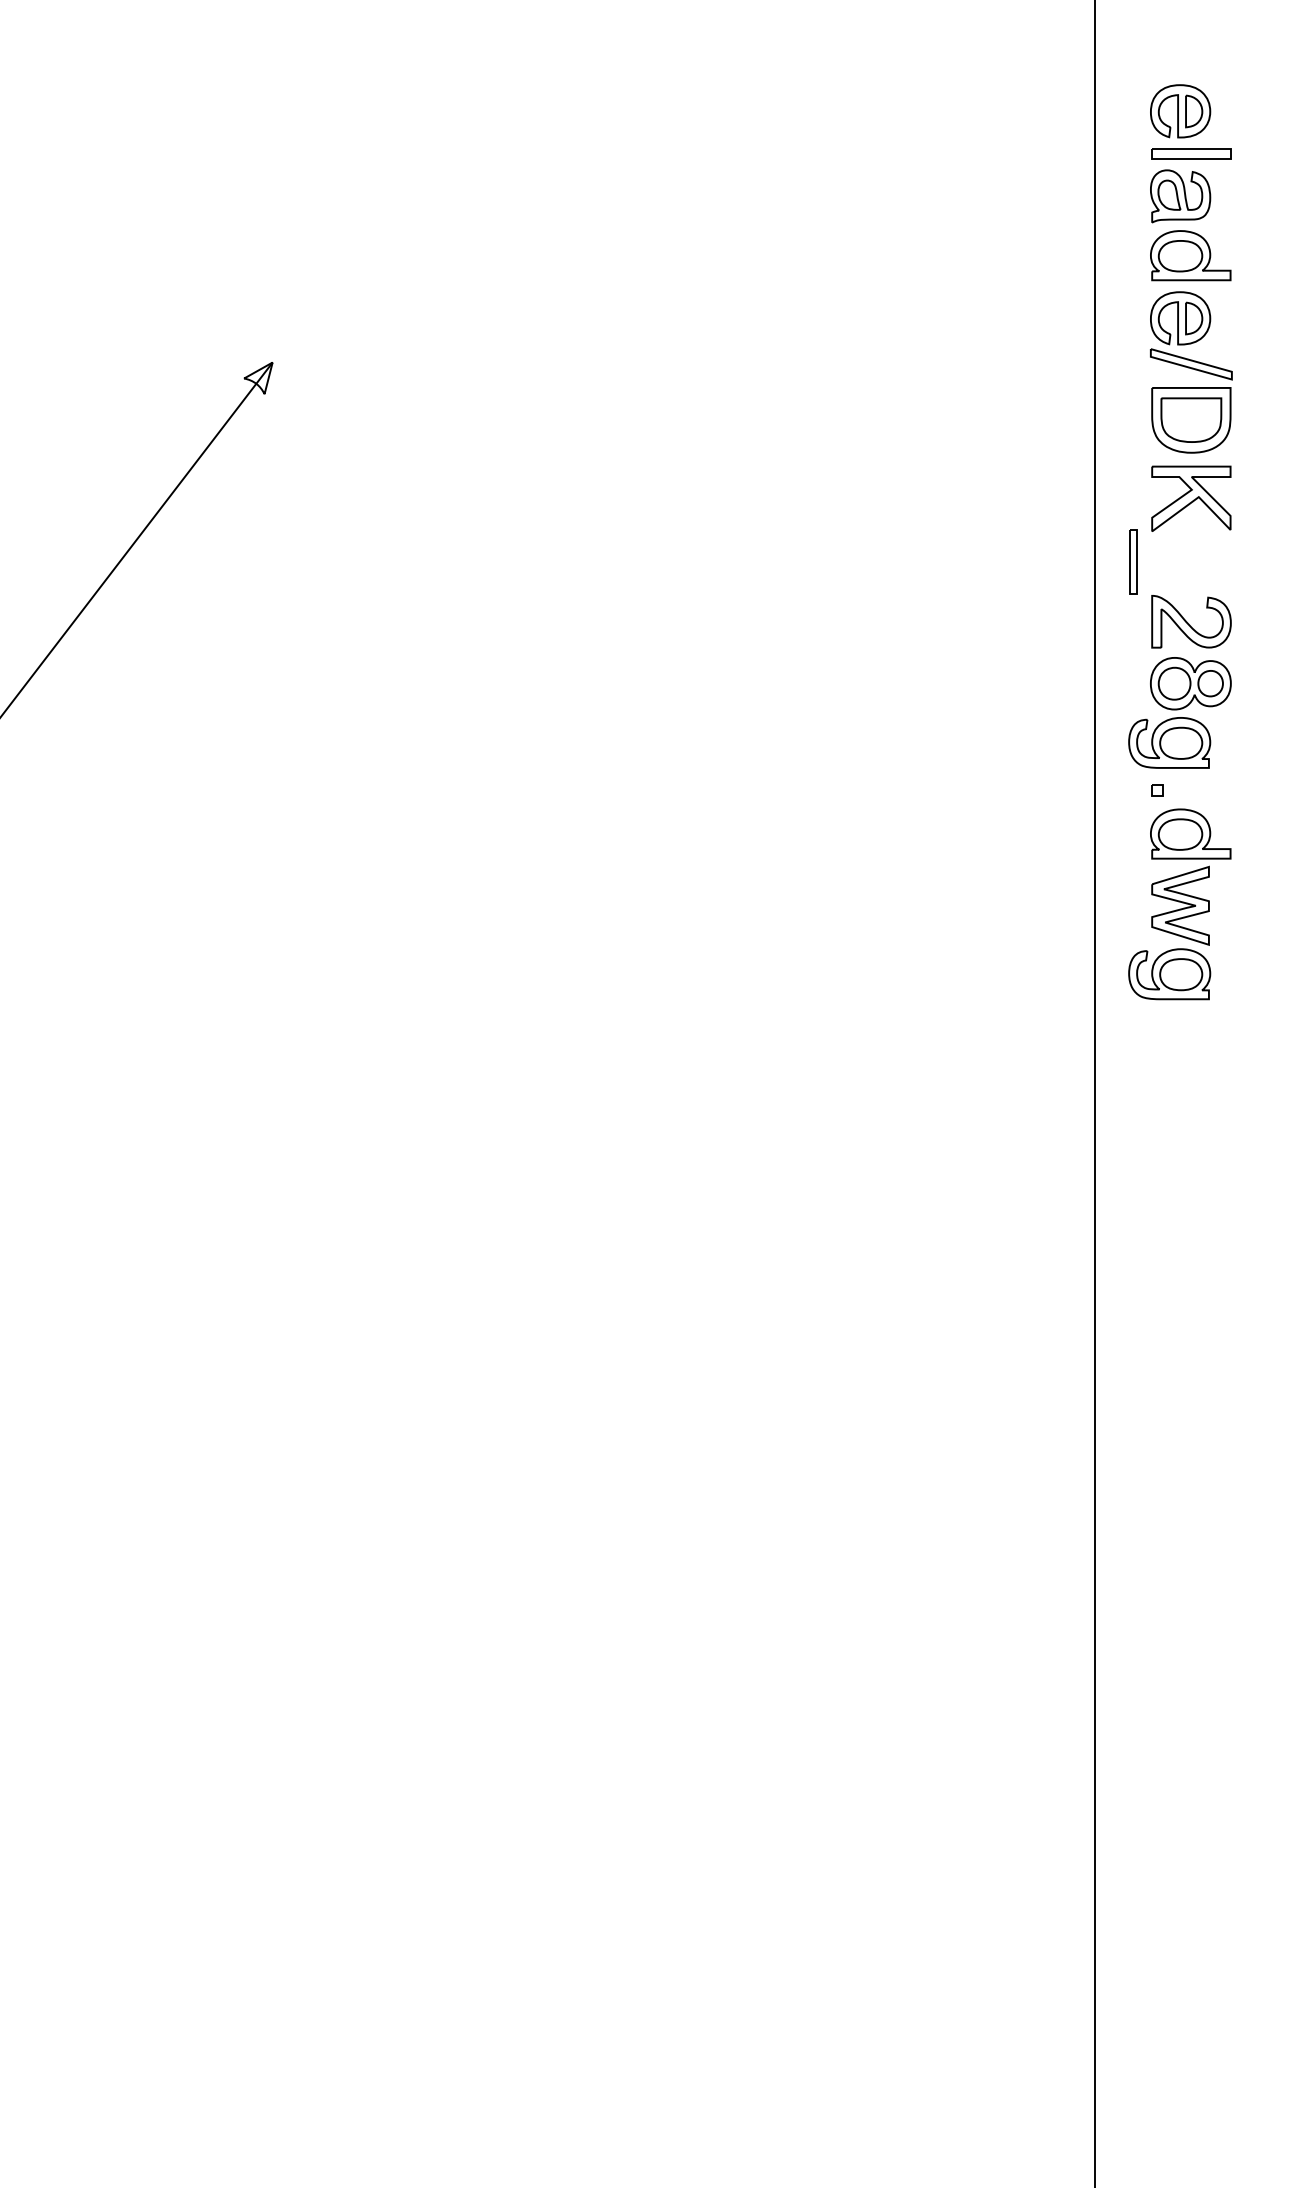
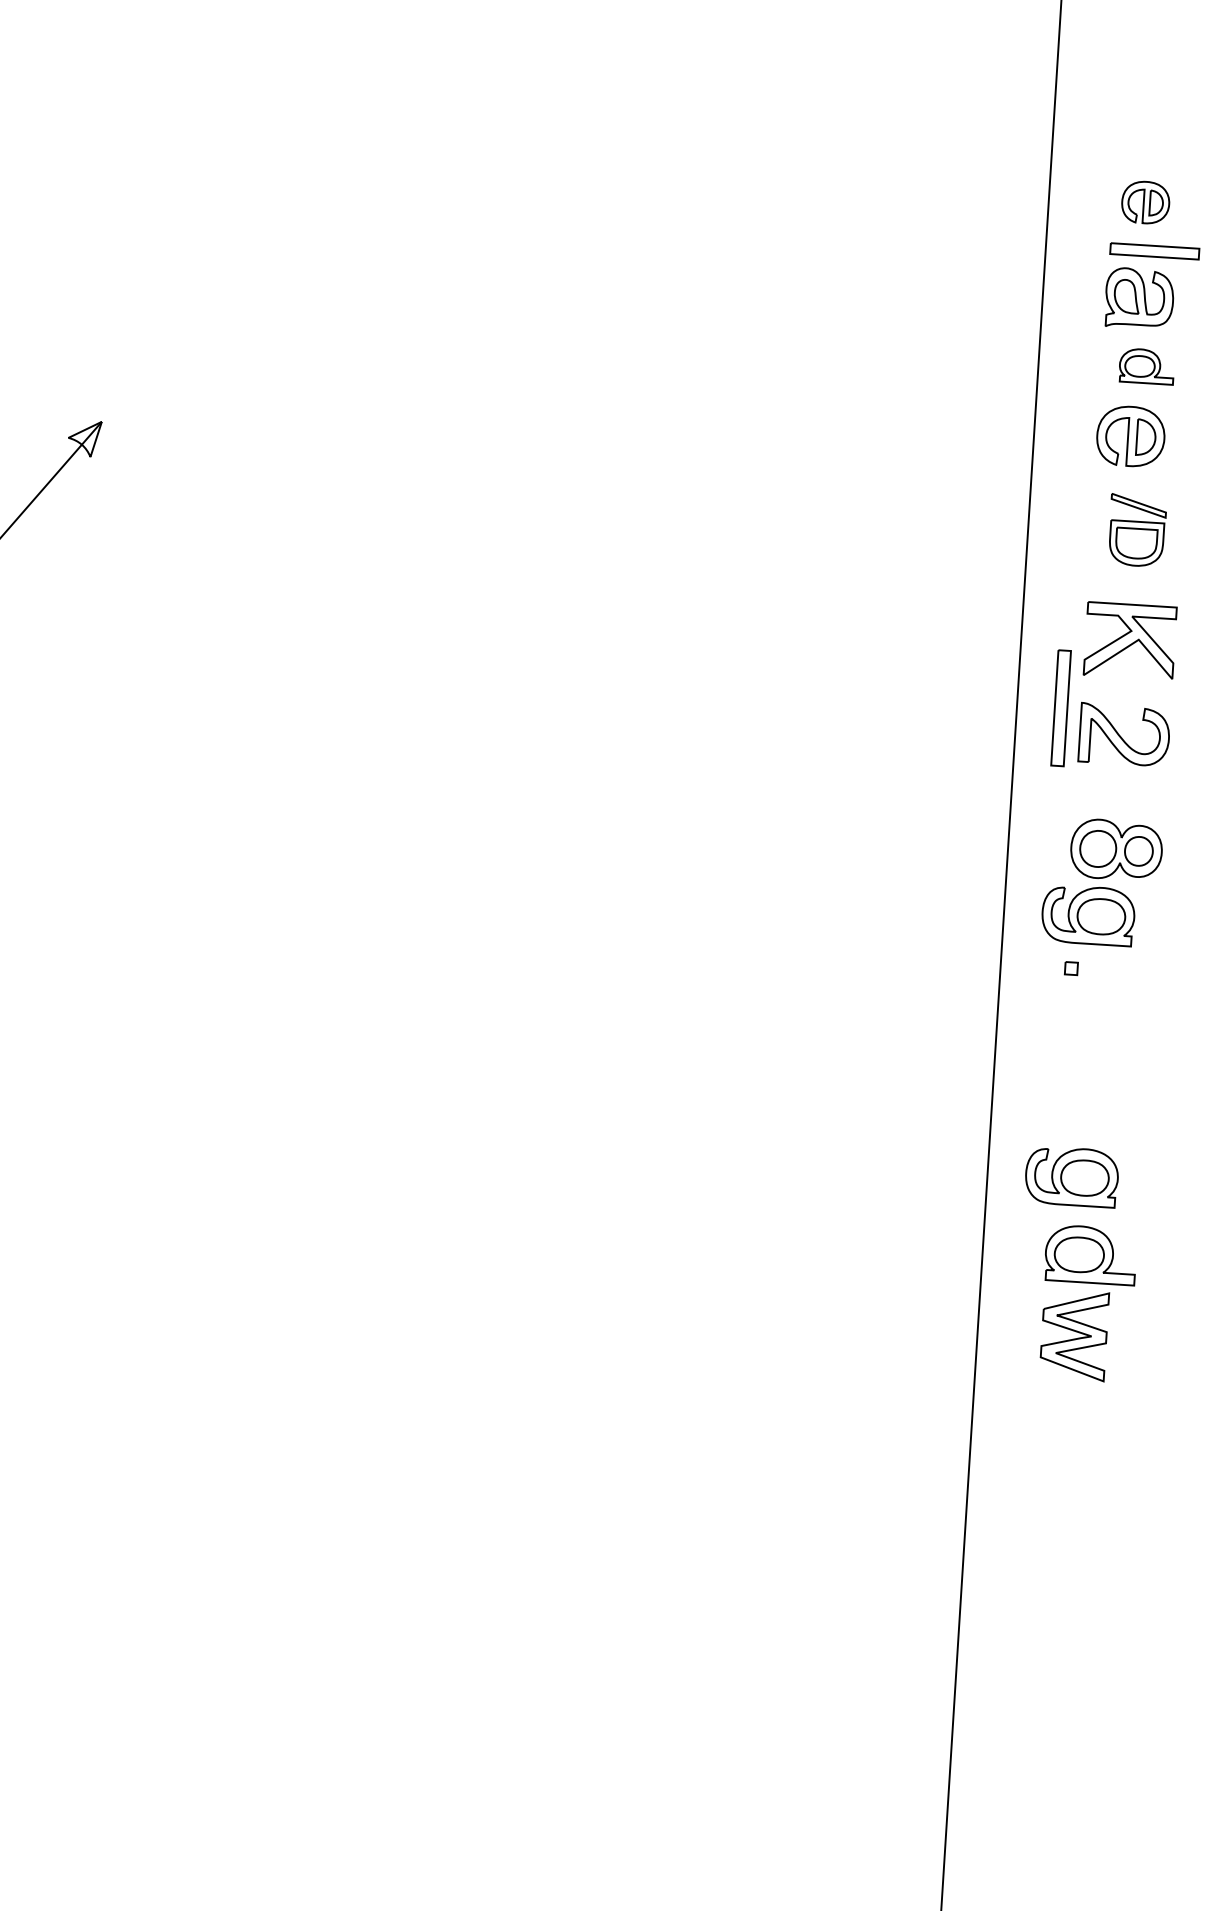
part: (1180, 111) -> (1145, 202), size x0.7
part: (1190, 255) -> (1146, 366), size x0.6
part: (1191, 400) -> (1137, 530), size x0.6
part: (1133, 561) -> (1060, 707), size x1.6
part: (1191, 621) -> (1124, 734), moved
part: (1190, 876) -> (1087, 1302), moved

